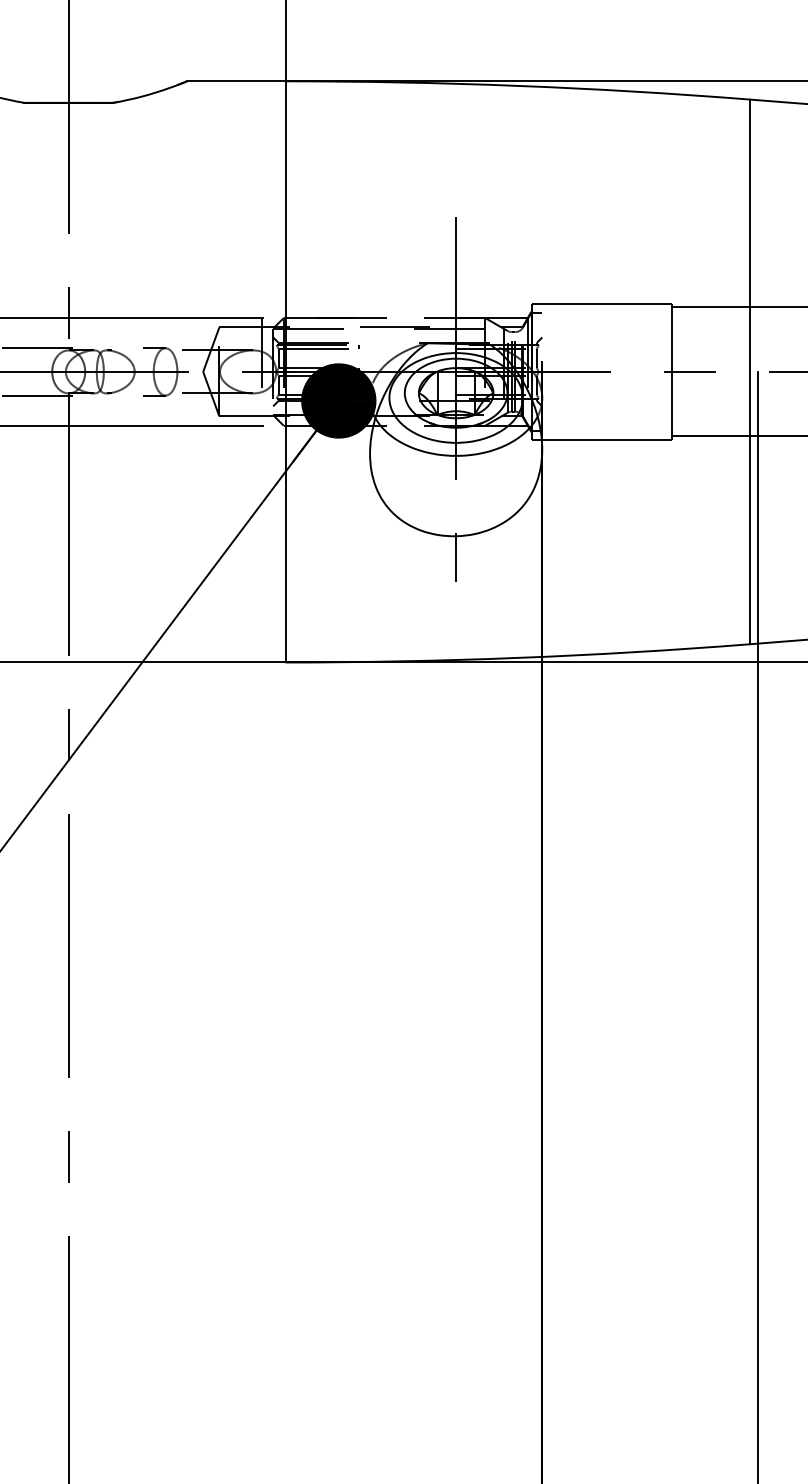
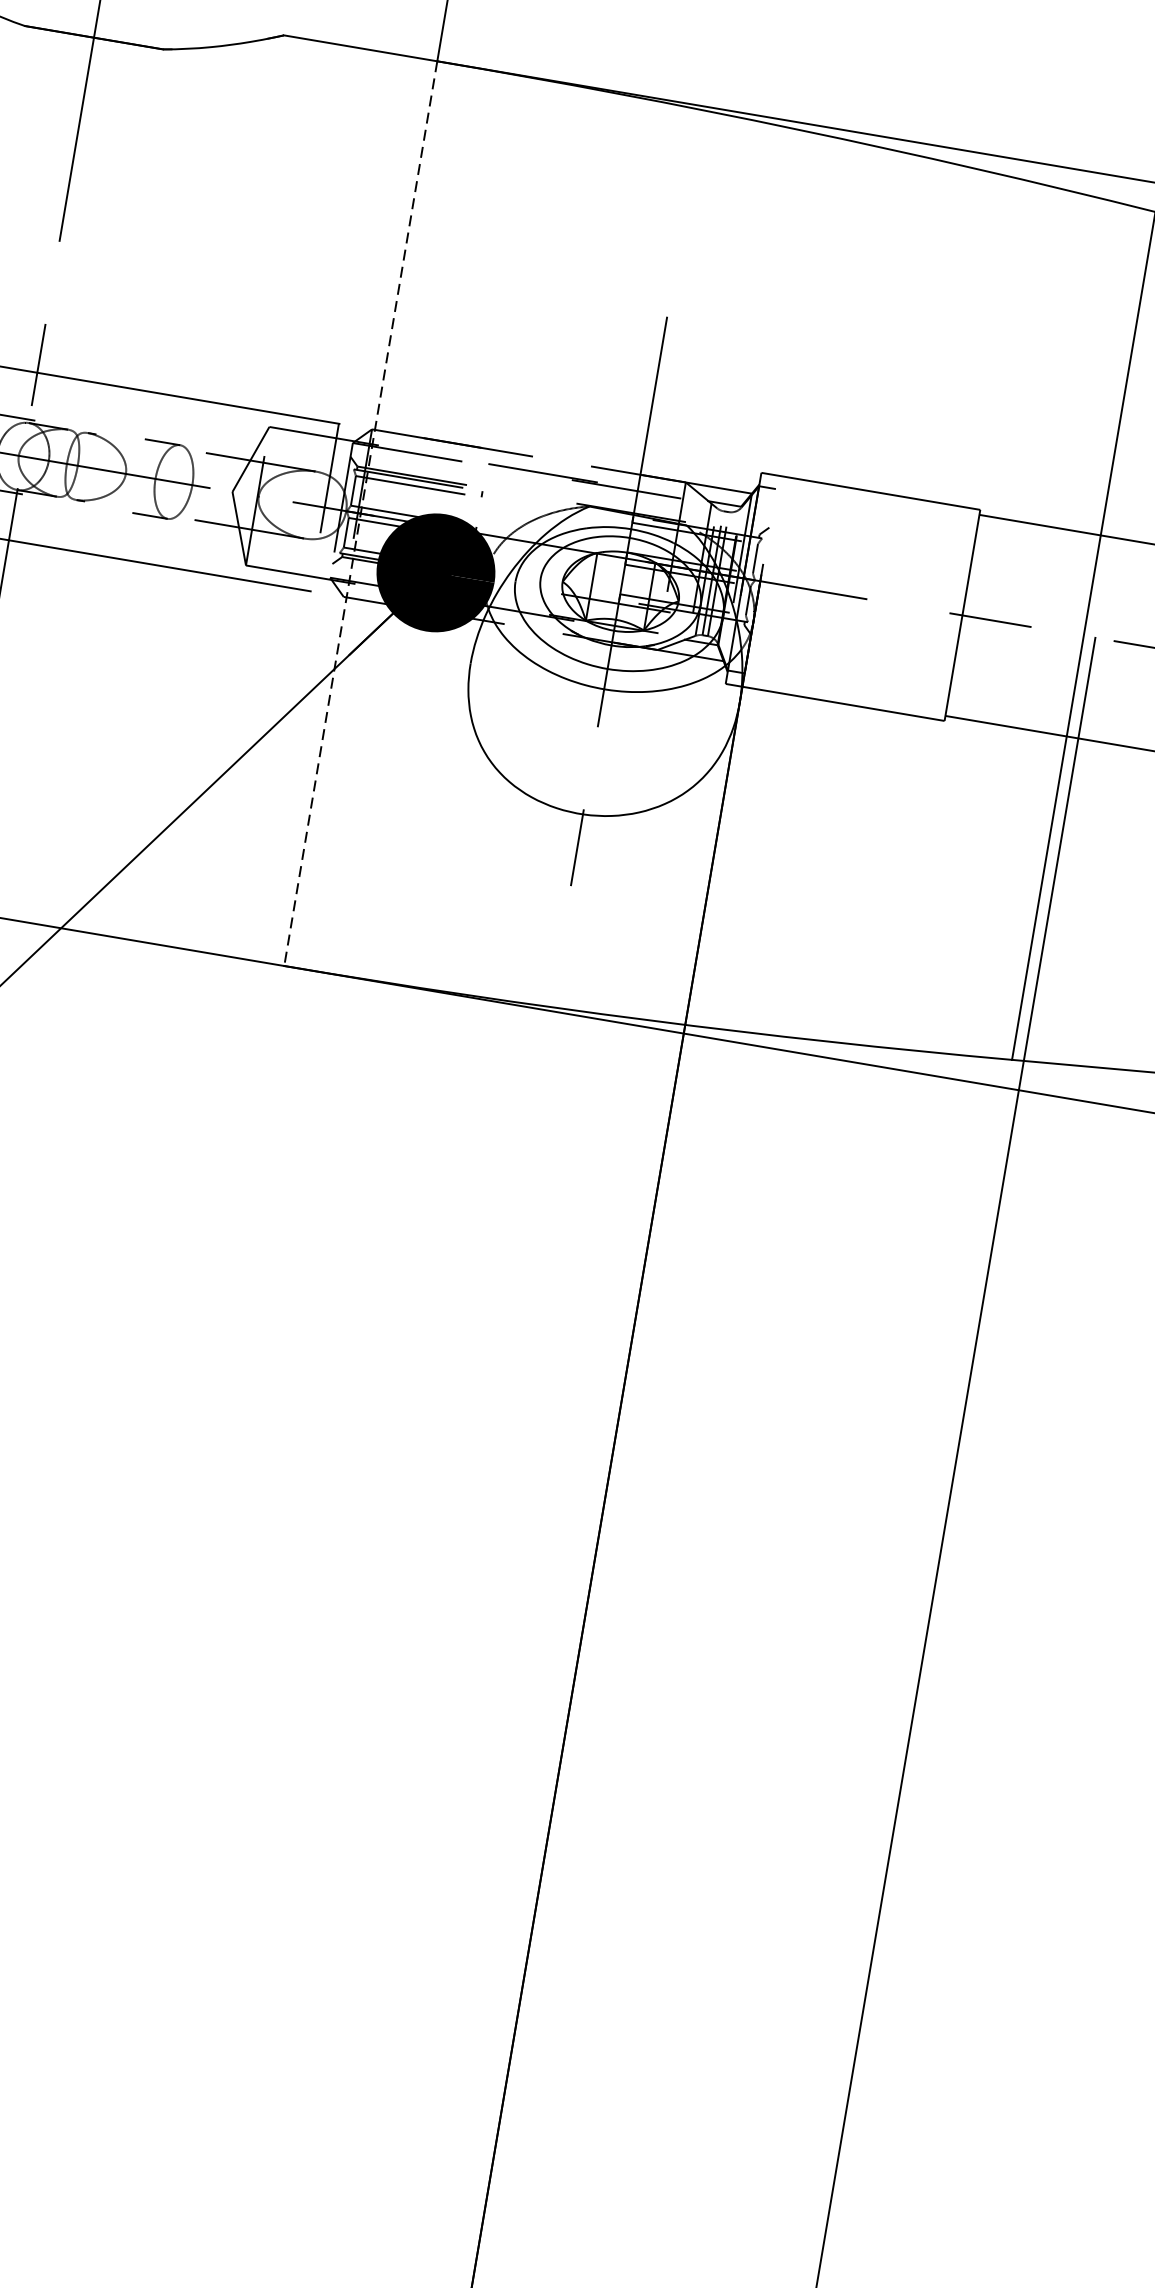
line: (285, 371) -> (360, 512), solid -> dashed

